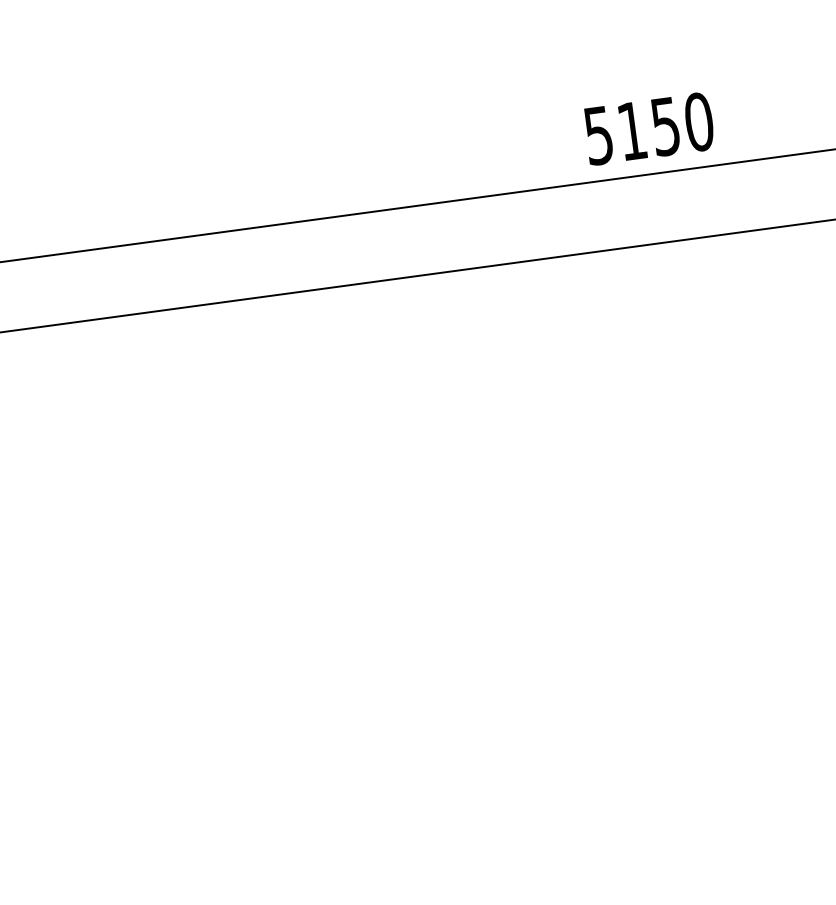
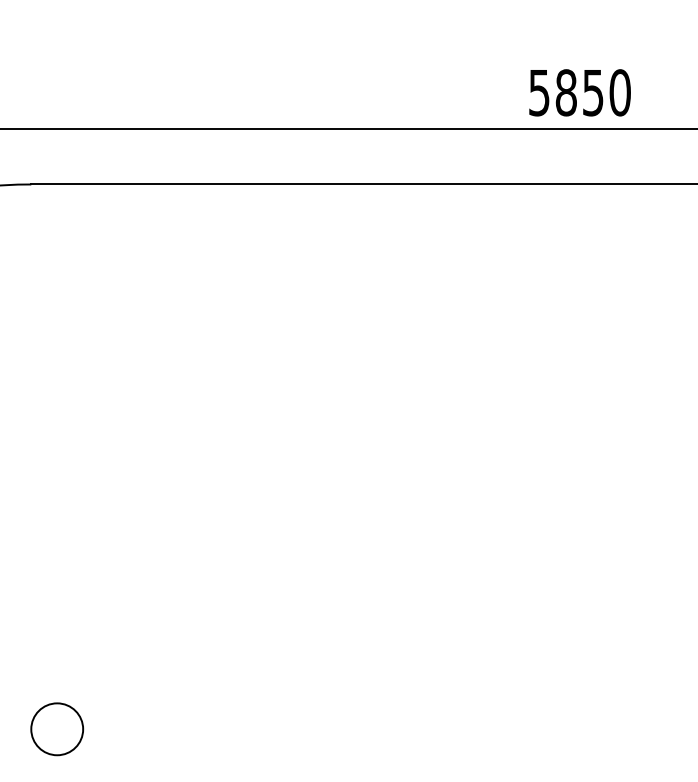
text: (631, 130) -> (565, 92), 5150 -> 5850

